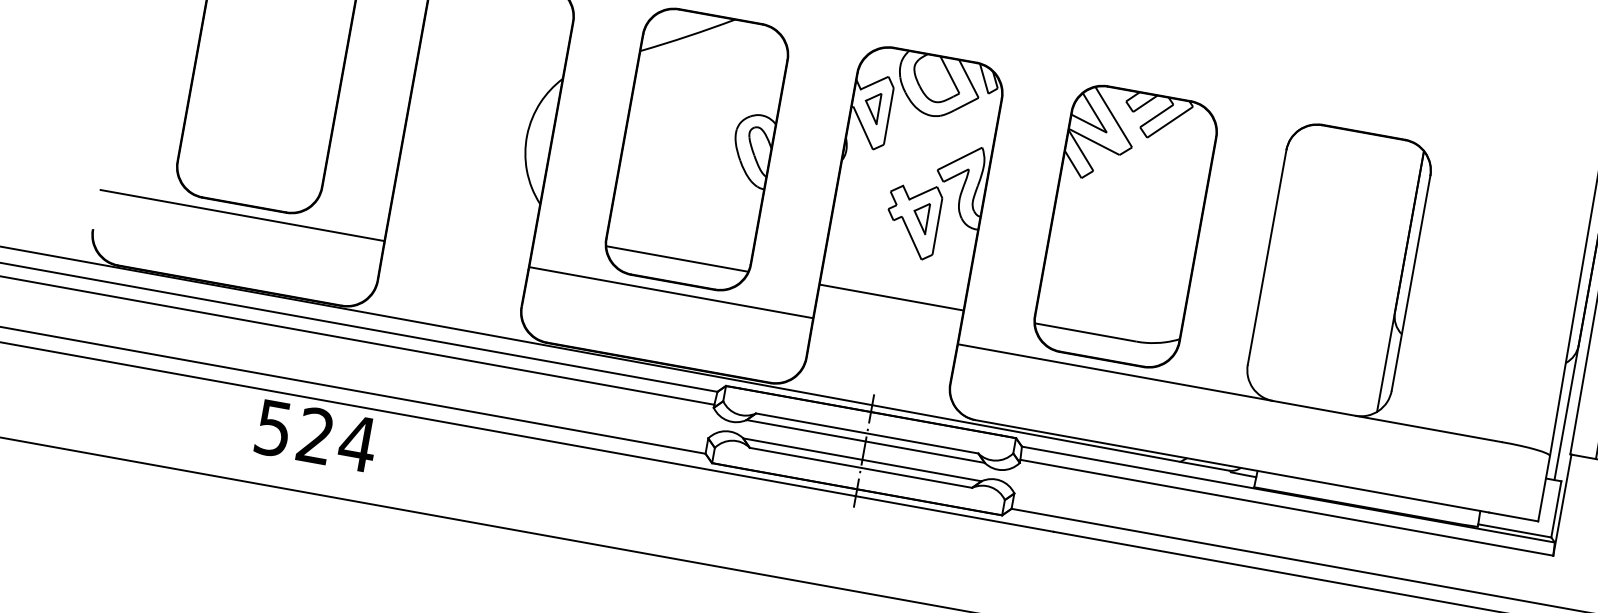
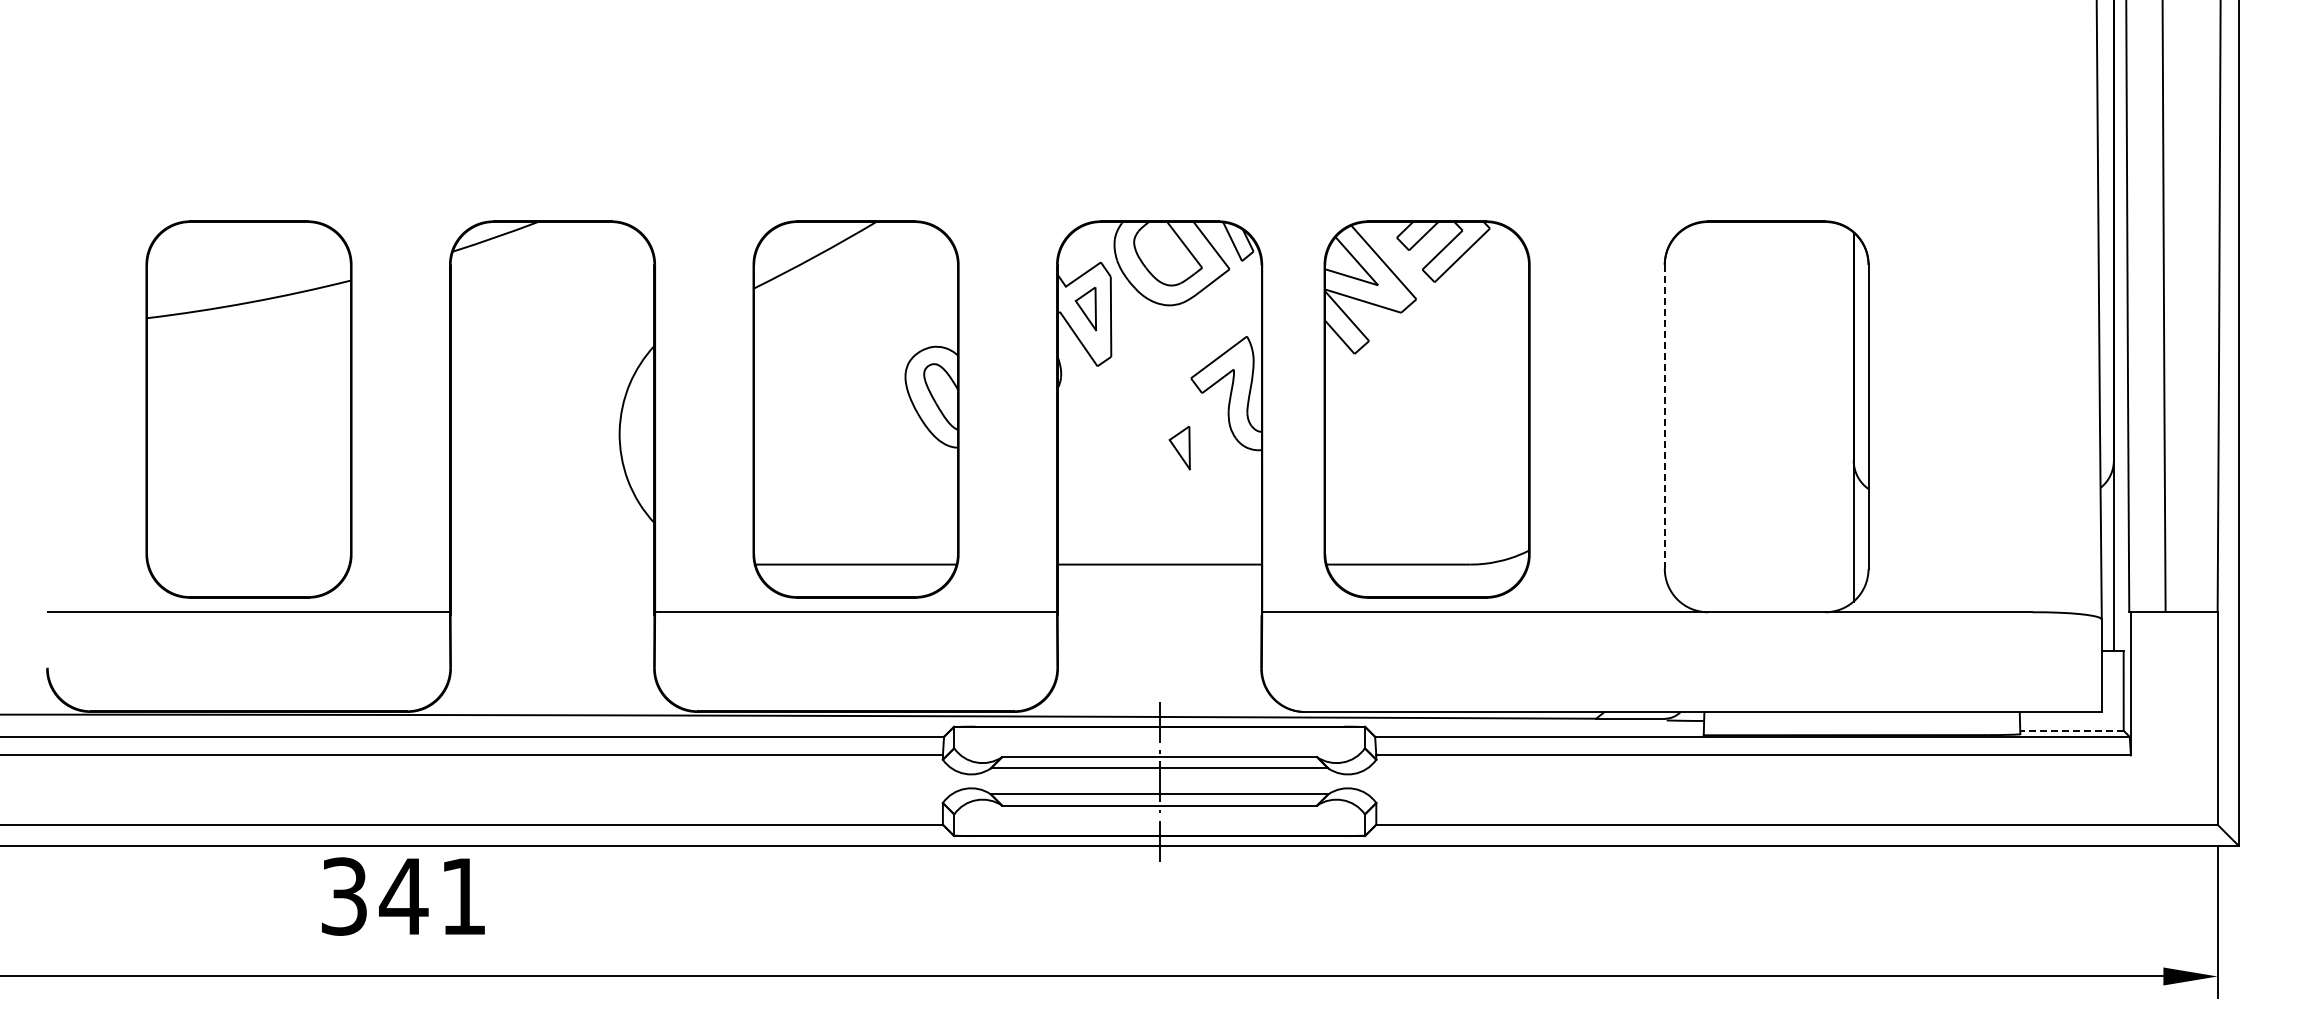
part: (912, 220) -> (1168, 453), removed
part: (1125, 226) -> (1426, 409), moved
line: (1266, 257) -> (1664, 416), solid -> dashed
text: (316, 436) -> (404, 896), 524 -> 341
line: (1514, 530) -> (2071, 730), solid -> dashed

